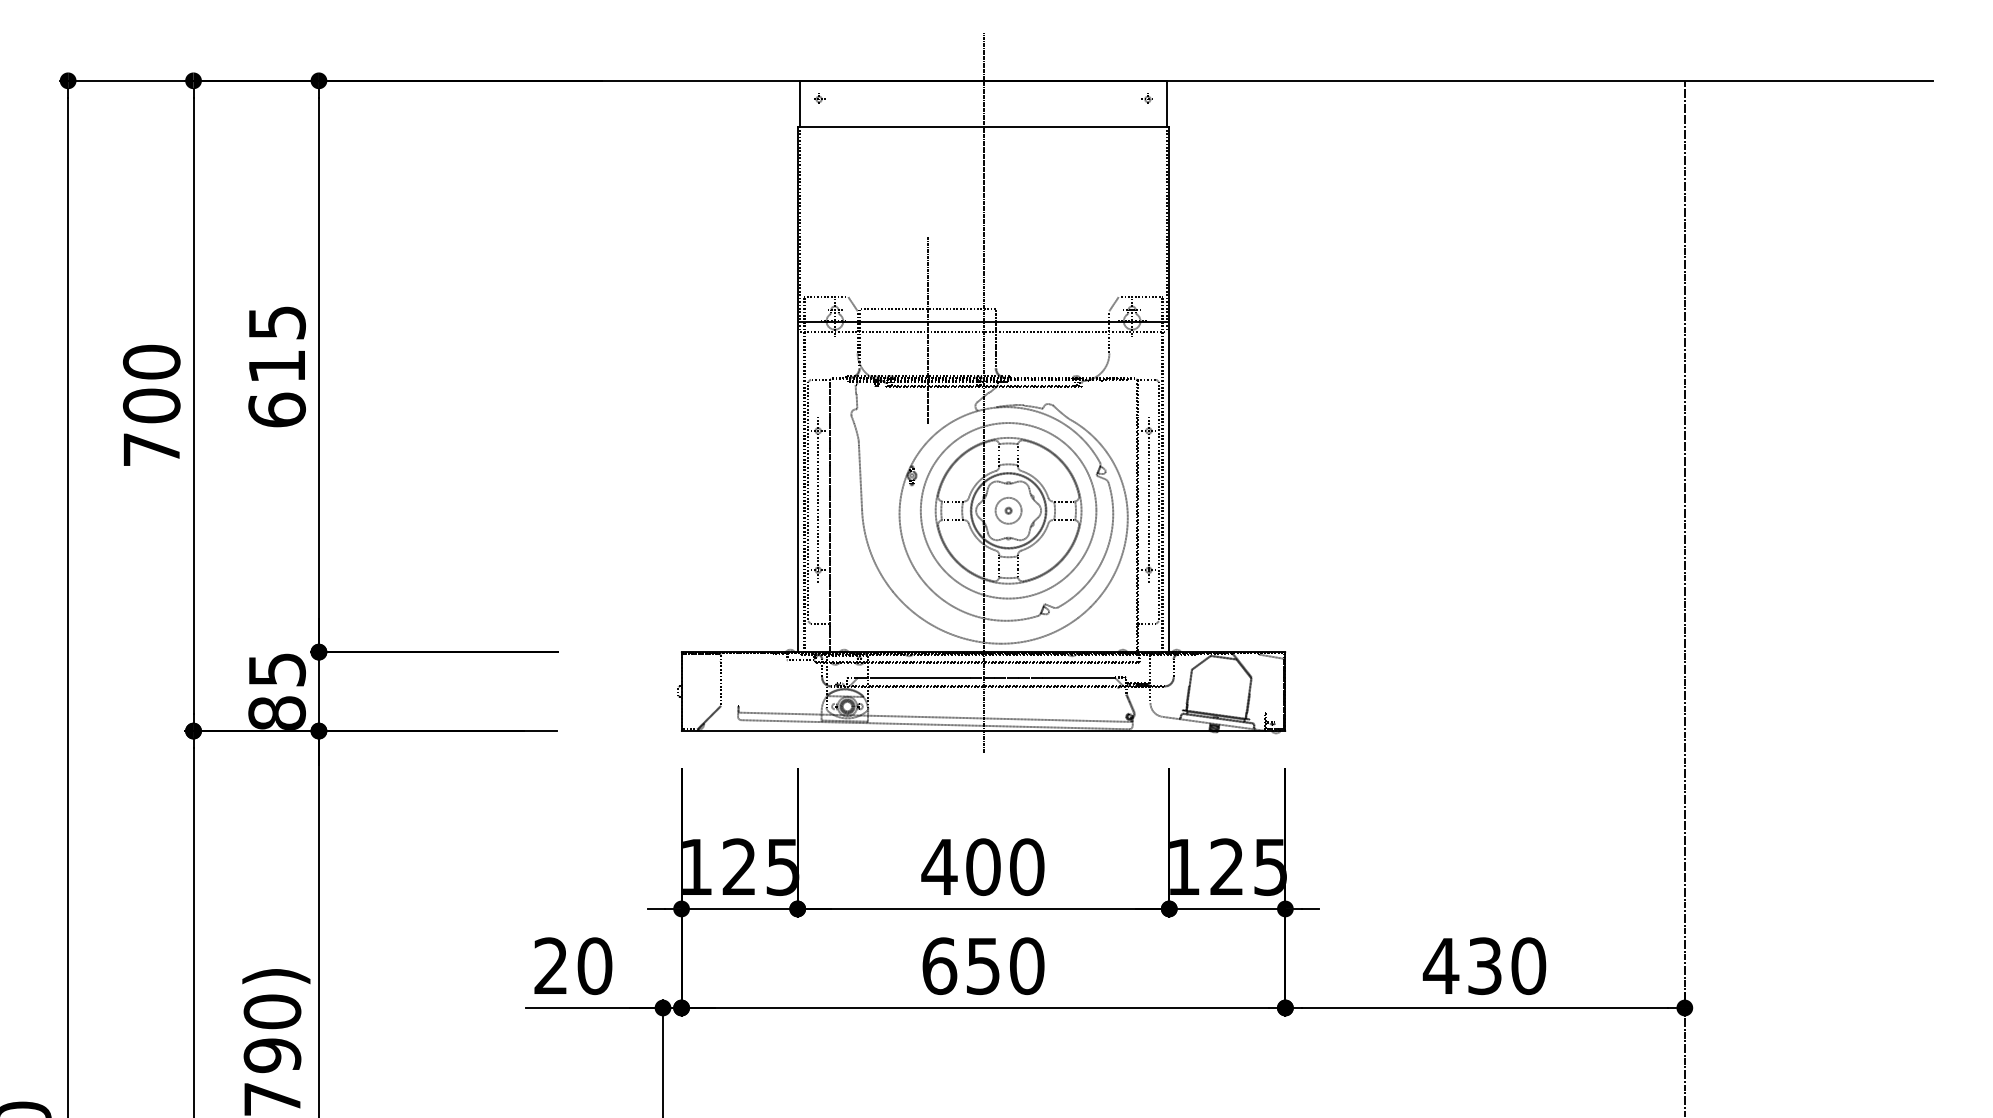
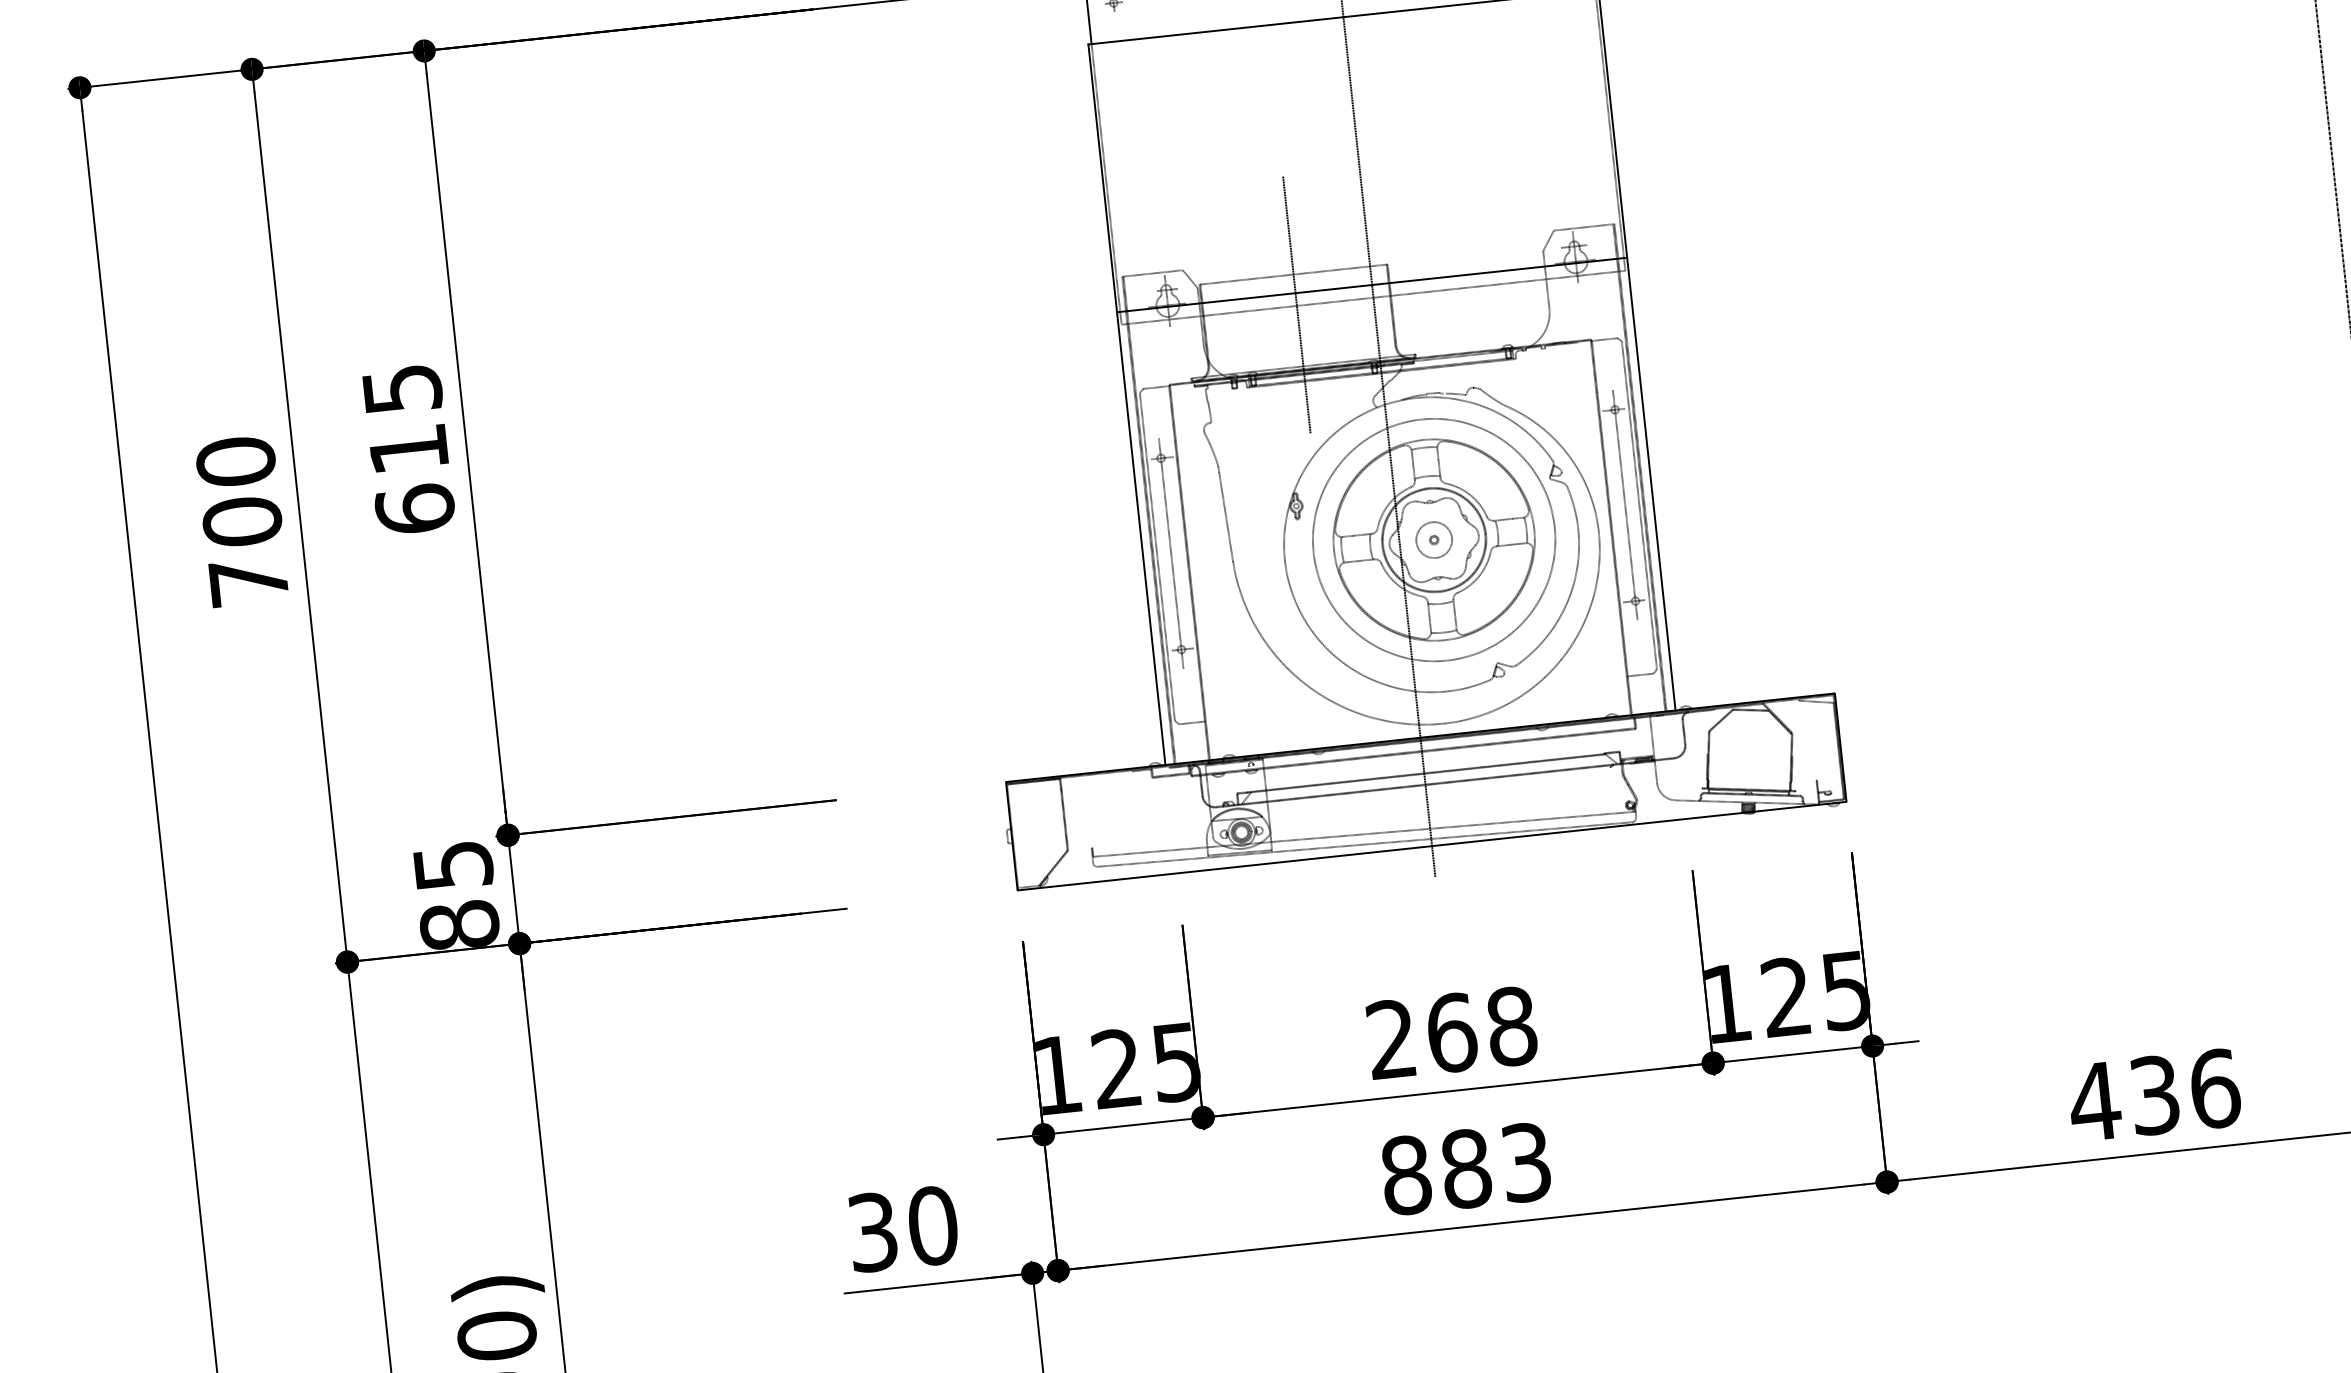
text: (982, 866) -> (1450, 1032), 400 -> 268
text: (1528, 965) -> (2214, 1088), 430 -> 436
text: (550, 966) -> (872, 1232), 20 -> 30
text: (983, 966) -> (1466, 1169), 650 -> 883

